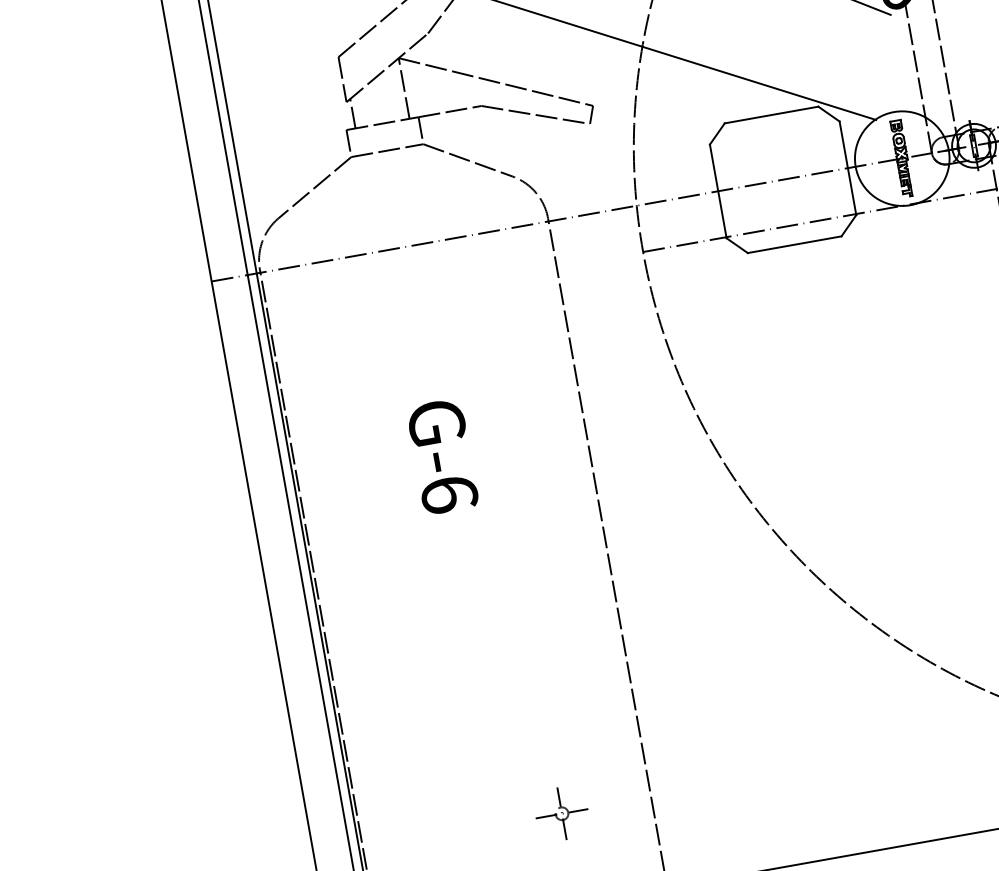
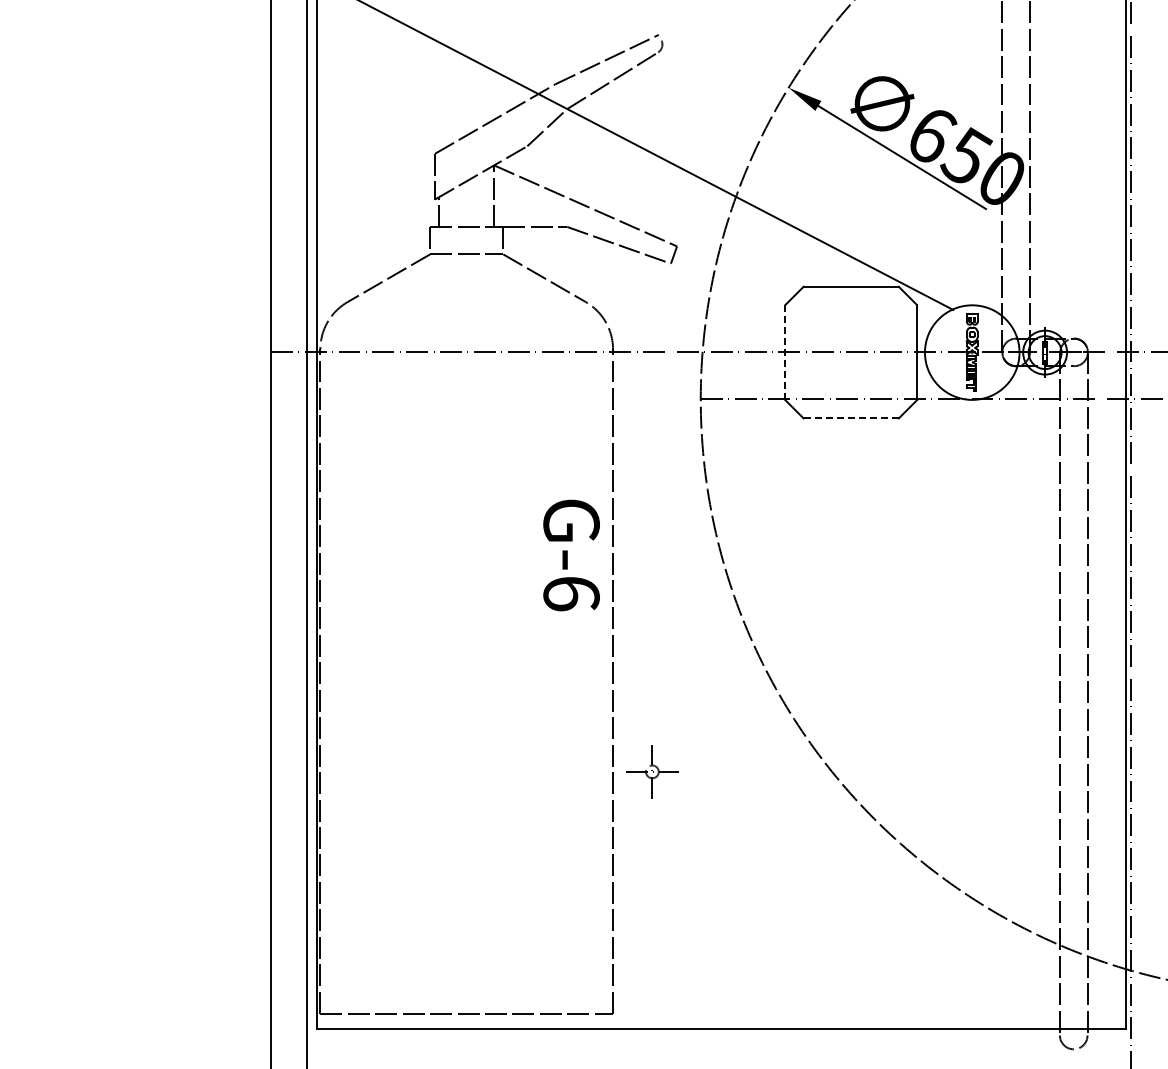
line: (718, 191) -> (785, 352), solid -> dashed
line: (794, 244) -> (851, 418), solid -> dashed
text: (442, 456) -> (571, 555), moved
part: (562, 813) -> (652, 771), moved

